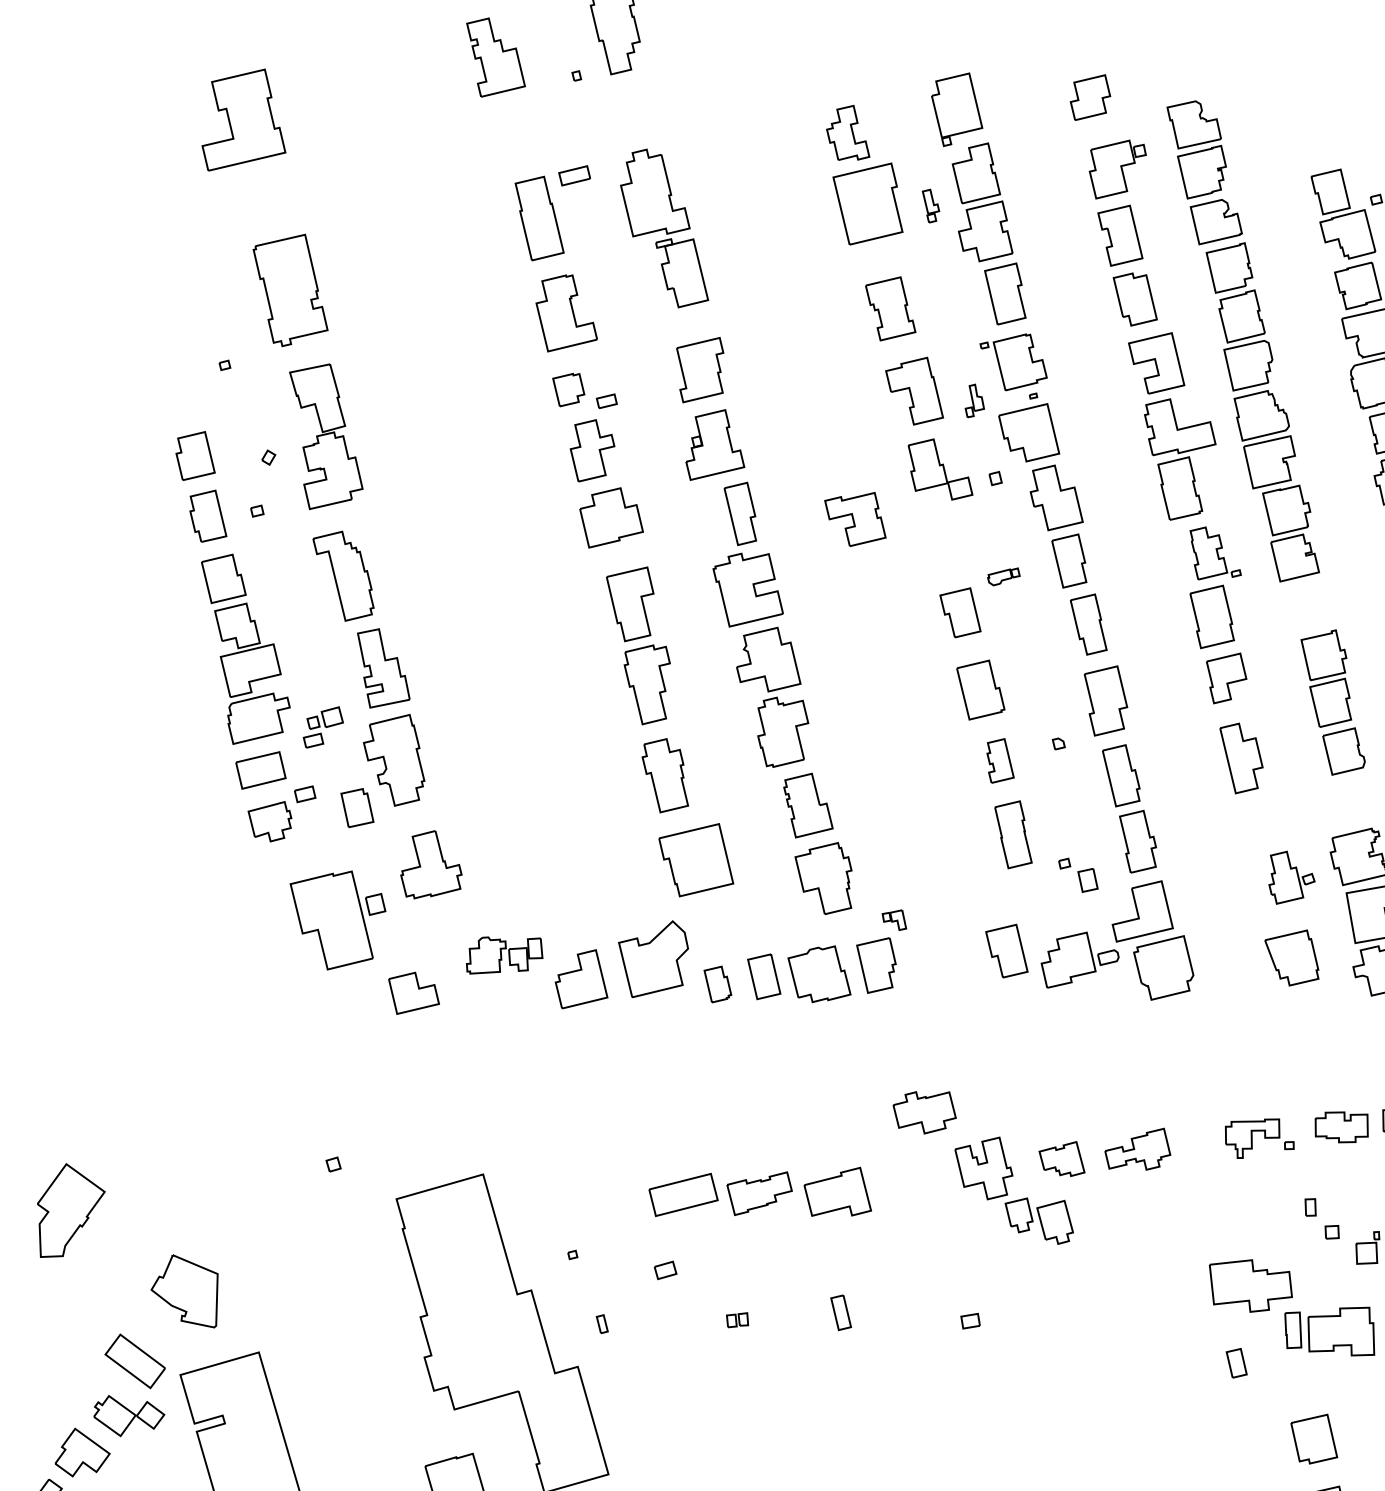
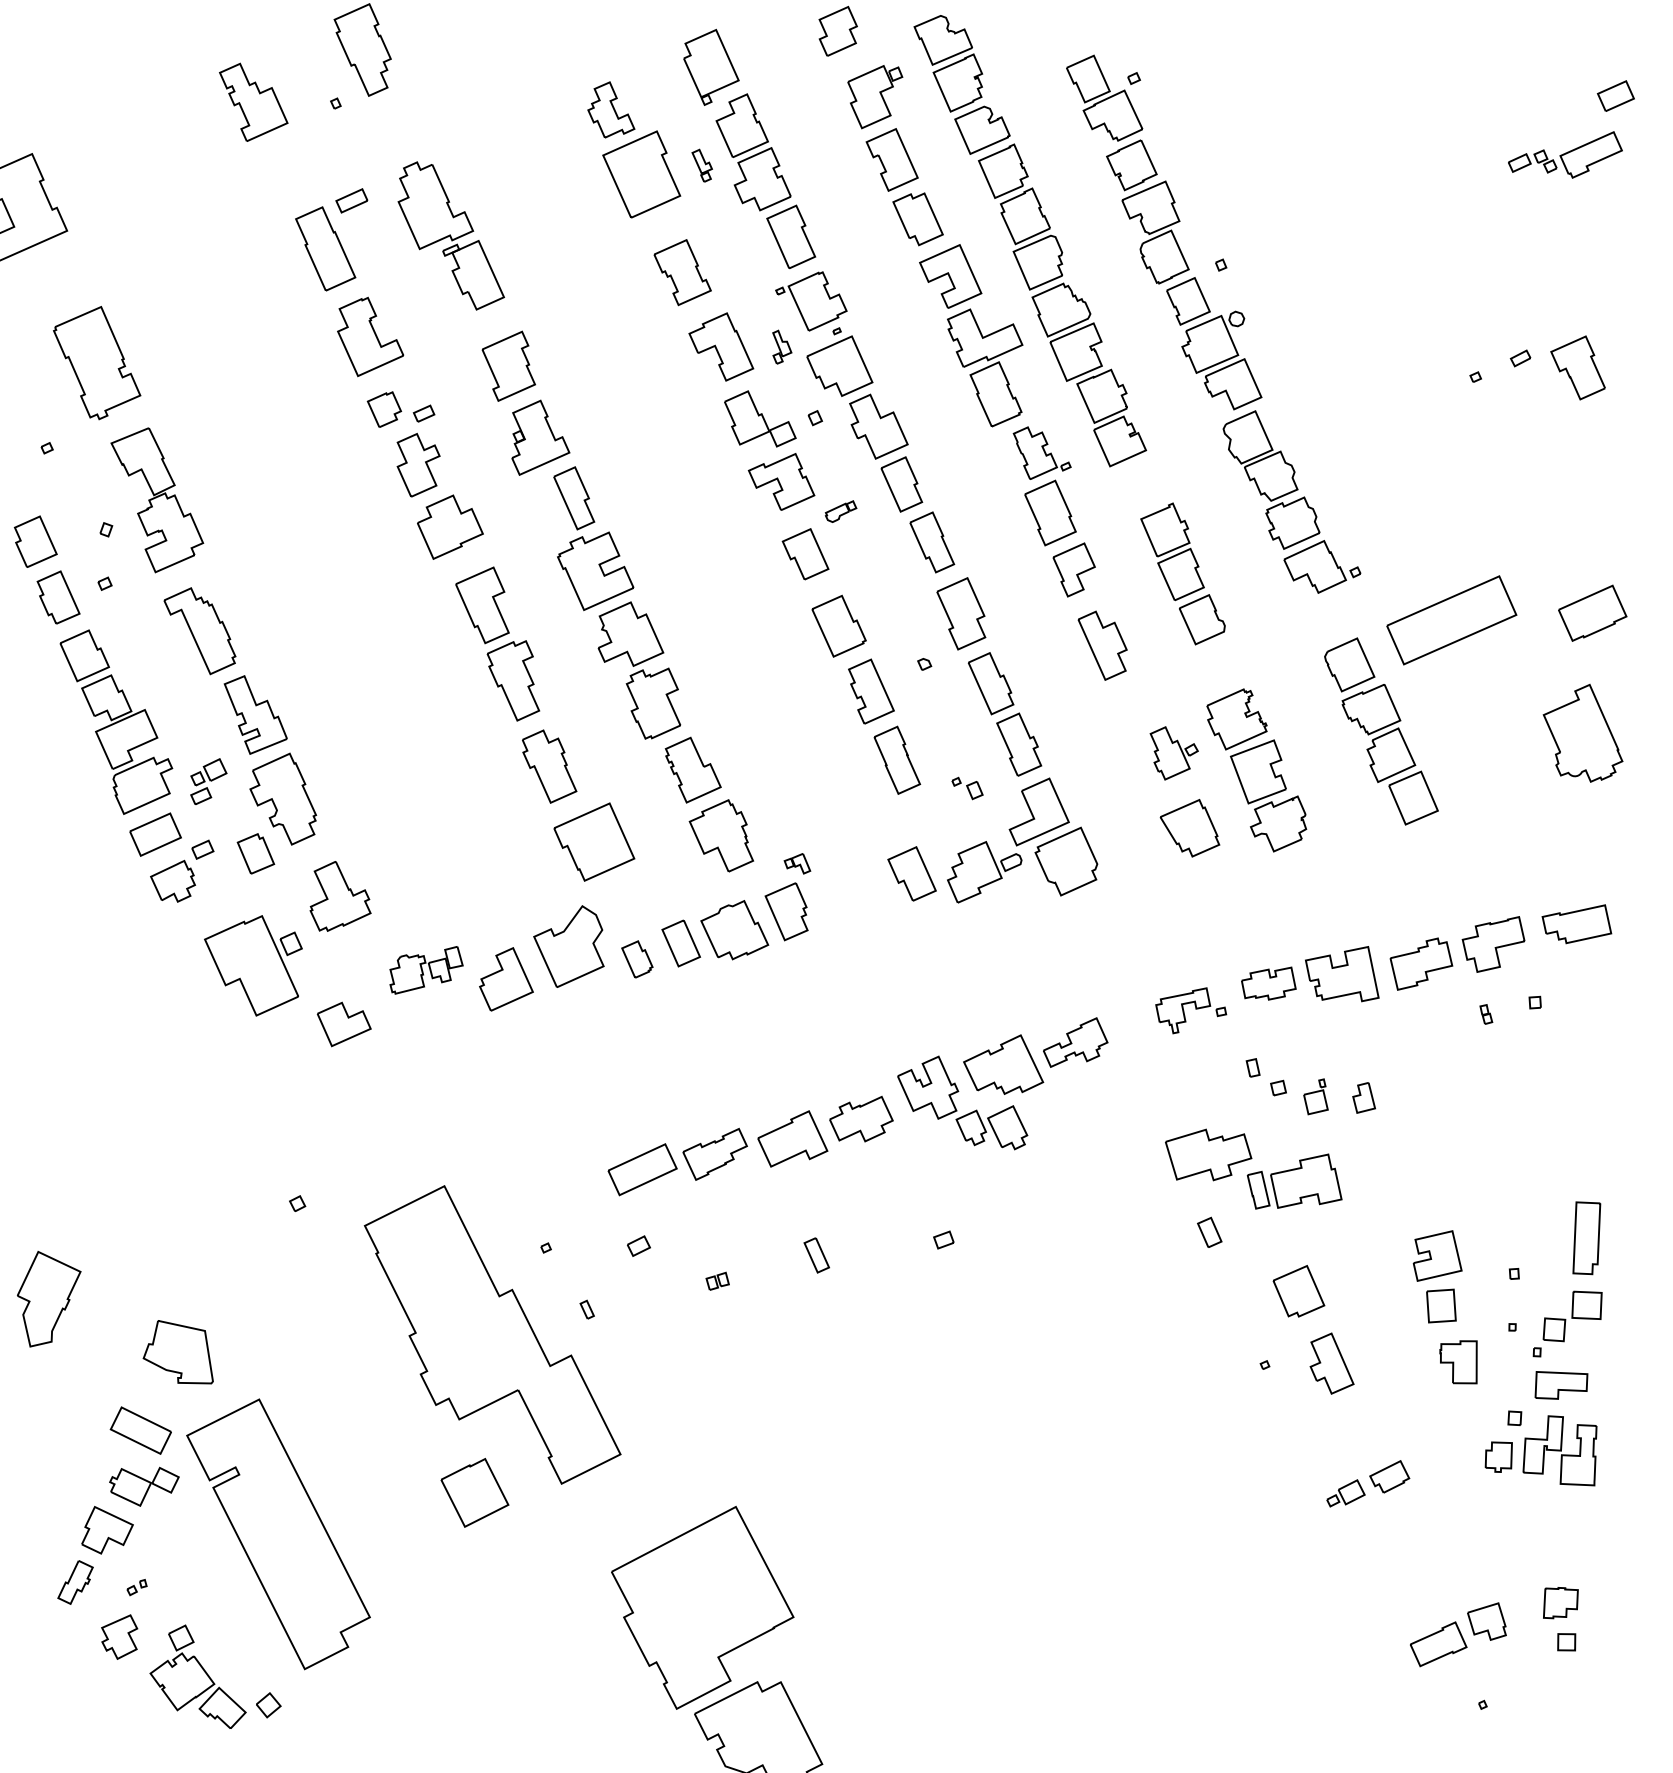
part: (855, 517) -> (781, 481), moved
part: (1000, 761) -> (871, 691), size x1.43
part: (1078, 875) -> (967, 788), size x0.71
part: (925, 1110) -> (861, 1118), moved
part: (1062, 1157) -> (1003, 1064), size x1.67

